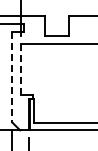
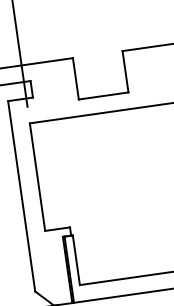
line: (20, 69) -> (36, 177), dashed -> solid
line: (12, 77) -> (22, 196), dashed -> solid

